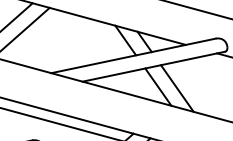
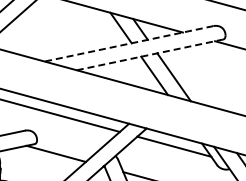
line: (132, 55) -> (128, 43), solid -> dashed
line: (153, 66) -> (149, 54), solid -> dashed

